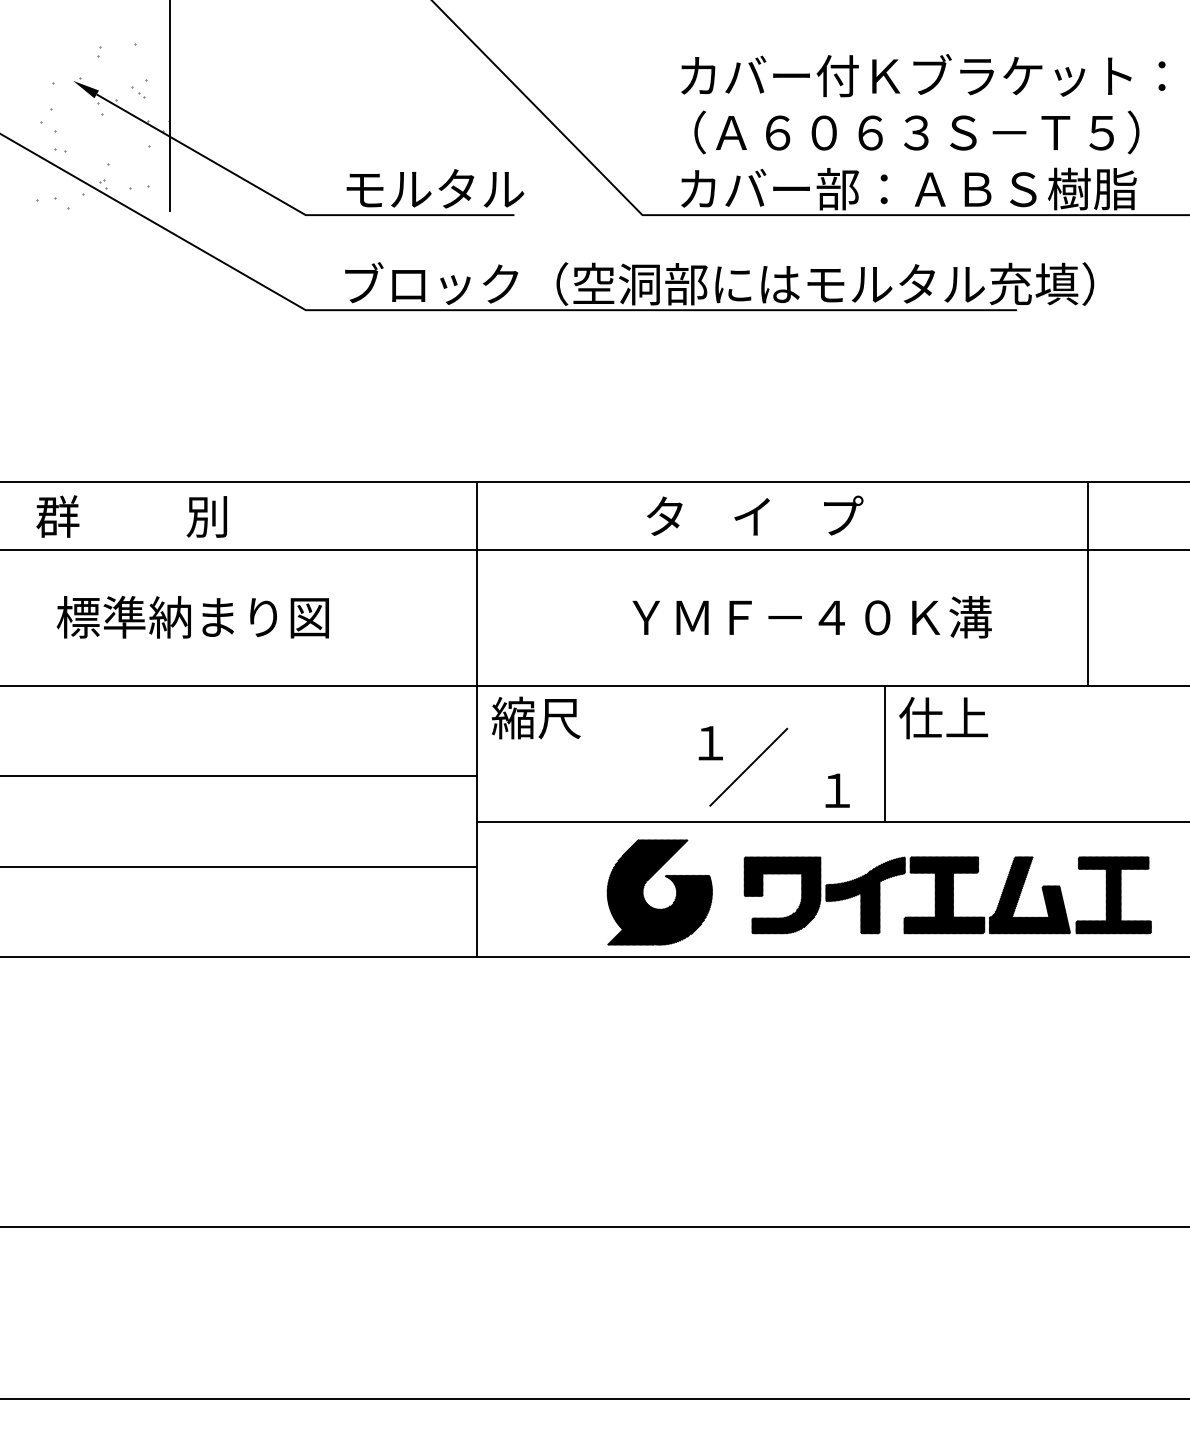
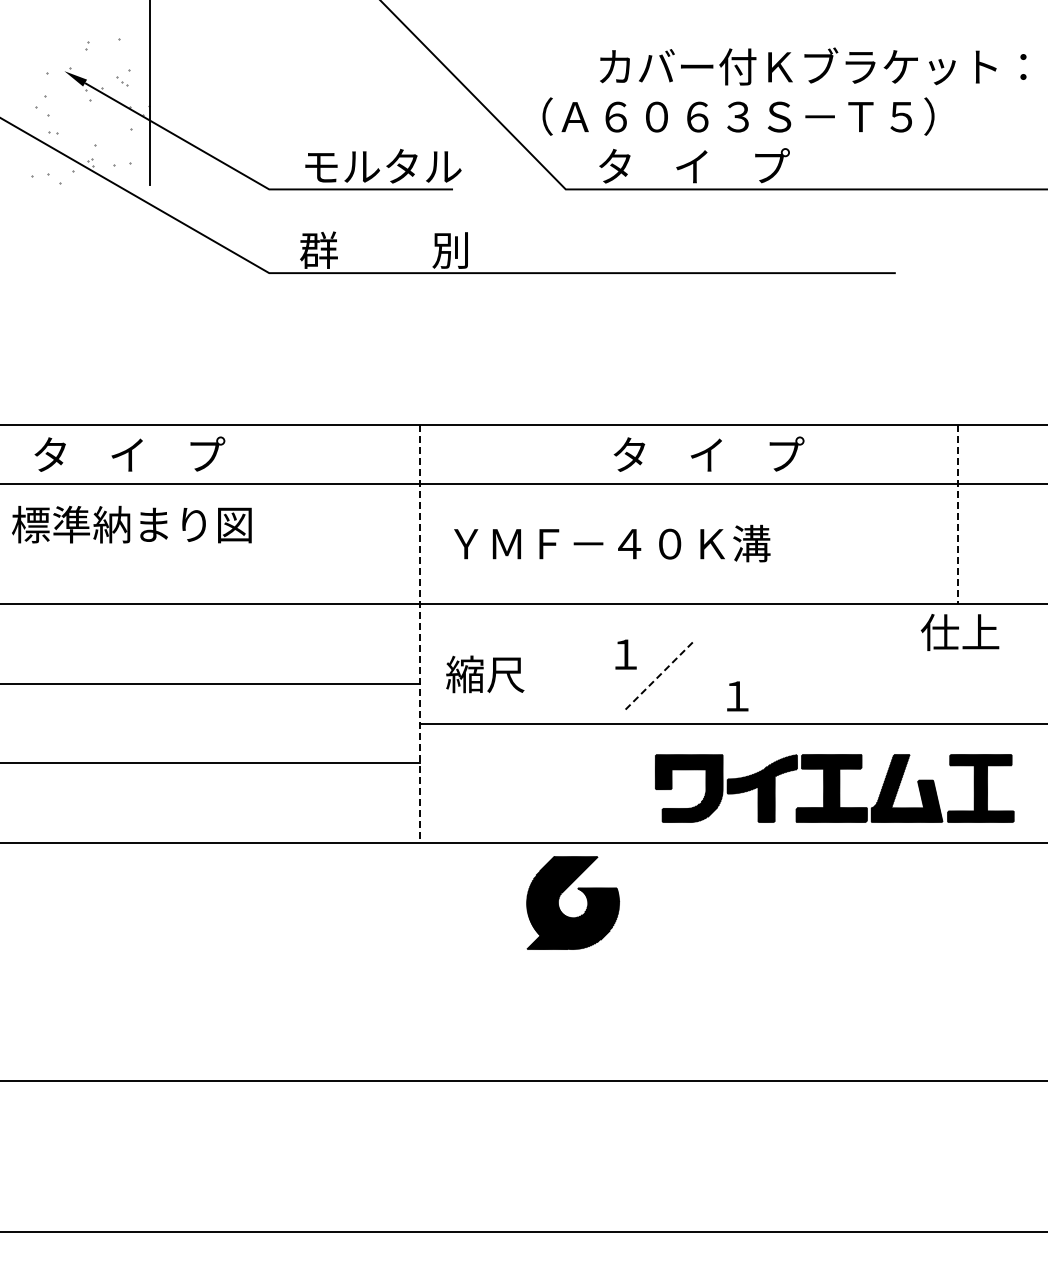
text: (916, 132) -> (738, 116), moved
text: (908, 189) -> (800, 166), カバー部：ＡＢＳ樹脂 -> タ    イ    プ
text: (717, 283) -> (631, 249), ブロック（空洞部にはモルタル充填） -> 群          別
text: (754, 514) -> (708, 453), moved
text: (145, 516) -> (128, 454), 群          別 -> タ    イ    プ
line: (1088, 584) -> (958, 514), solid -> dashed
text: (192, 617) -> (131, 524), moved
text: (812, 617) -> (612, 543), moved
text: (536, 718) -> (485, 674), moved
text: (942, 718) -> (959, 632), moved
line: (477, 720) -> (420, 634), solid -> dashed
line: (885, 753) -> (779, 663), removed
line: (748, 766) -> (659, 675), solid -> dashed
part: (644, 888) -> (559, 899), moved

